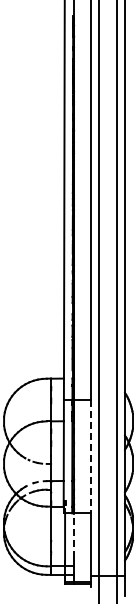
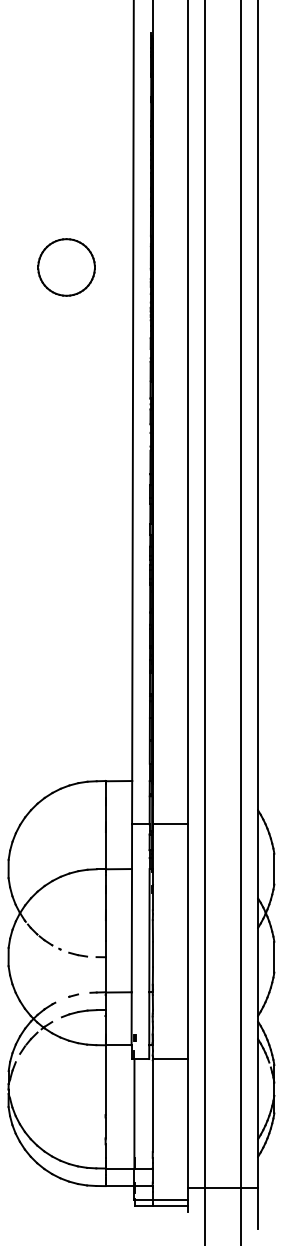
part: (31, 129) -> (65, 267), added
line: (90, 456) -> (186, 941), dashed -> solid
line: (73, 535) -> (151, 1104), dashed -> solid

